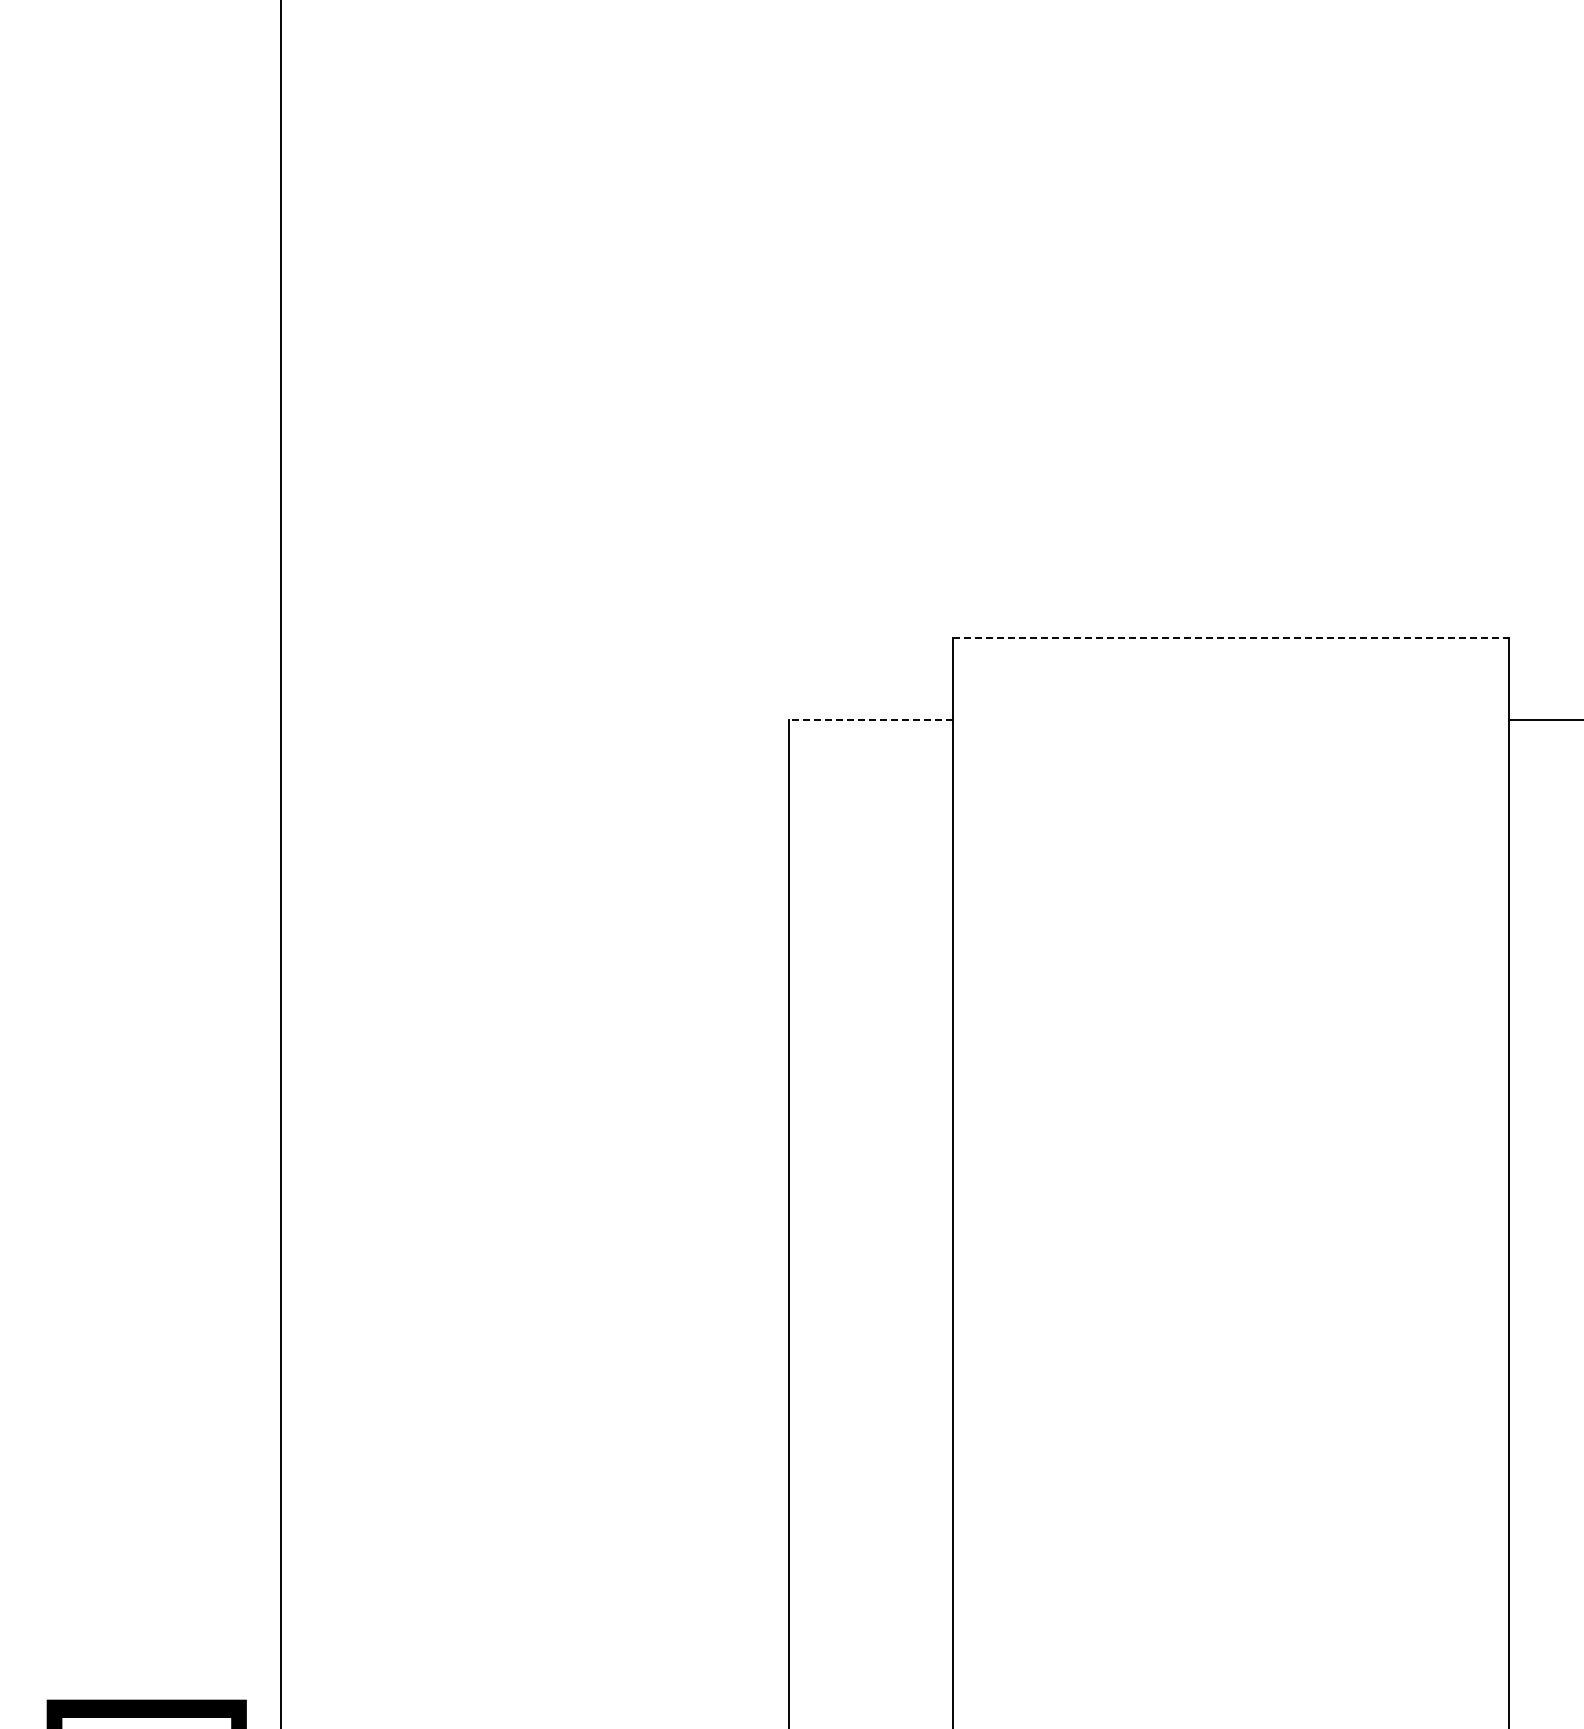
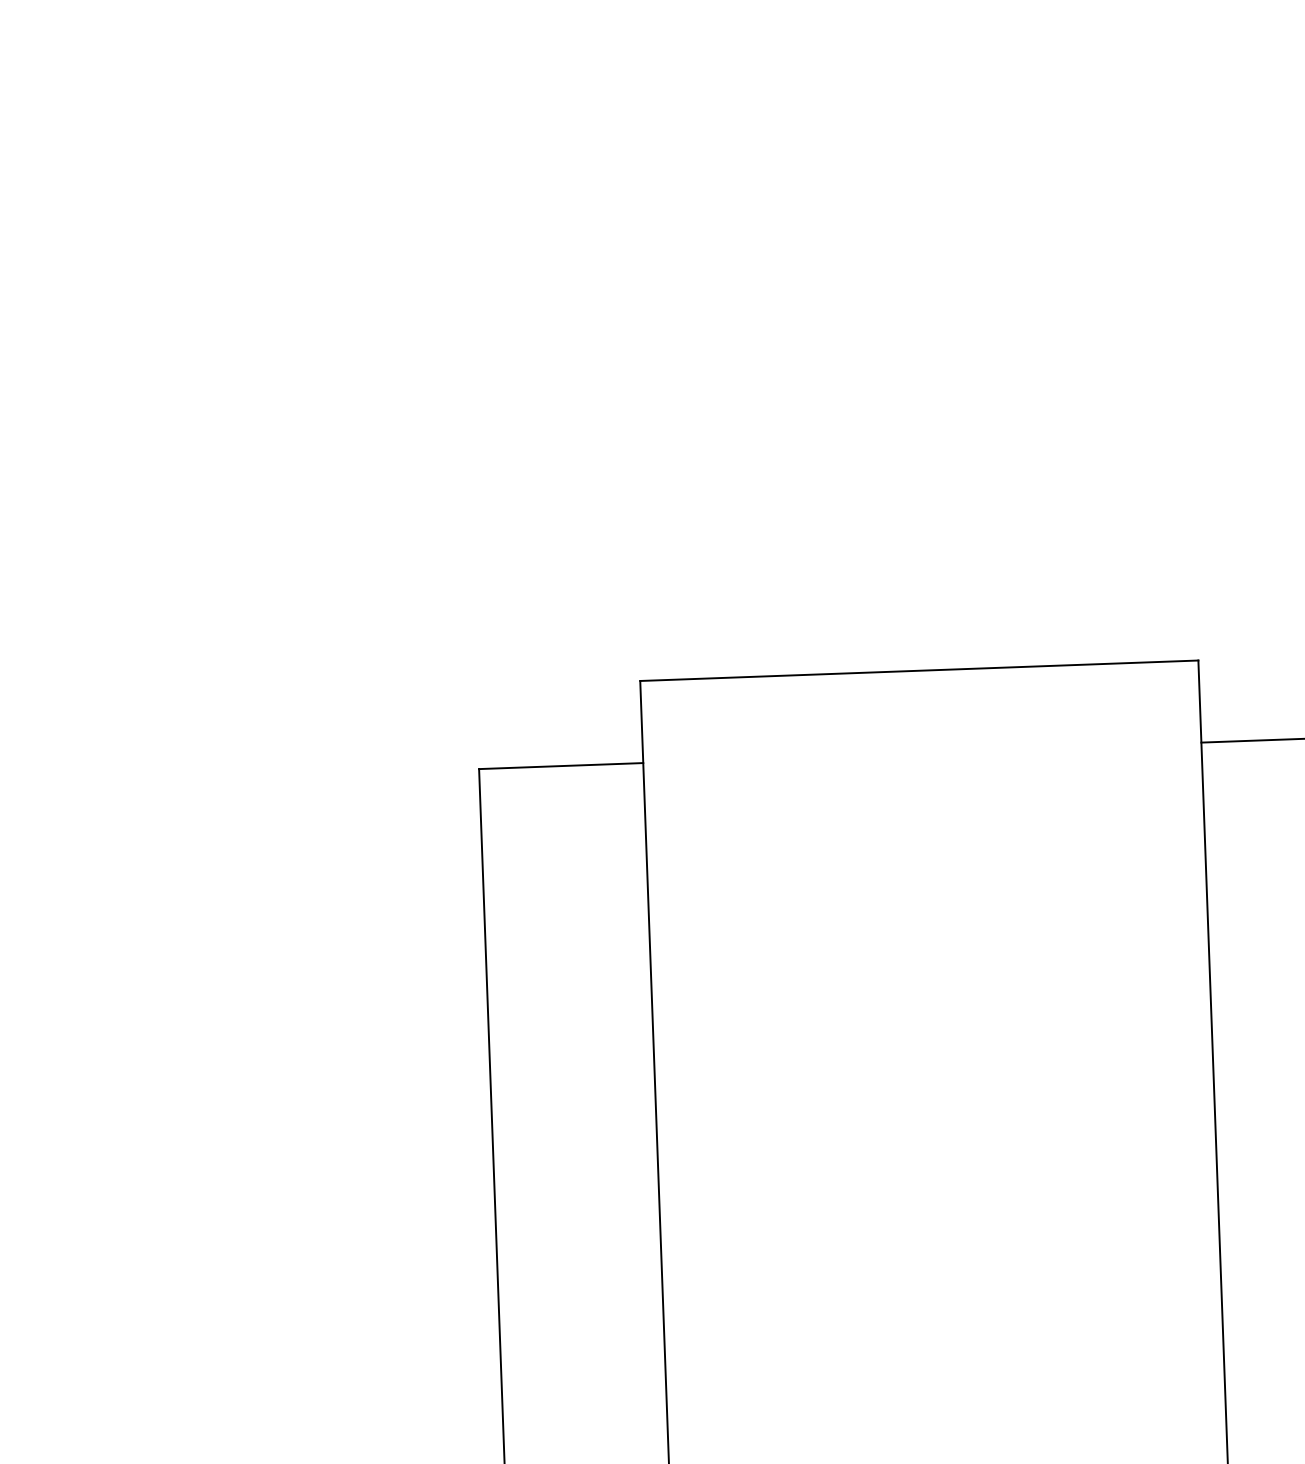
line: (1231, 638) -> (919, 670), dashed -> solid
line: (871, 720) -> (561, 766), dashed -> solid

